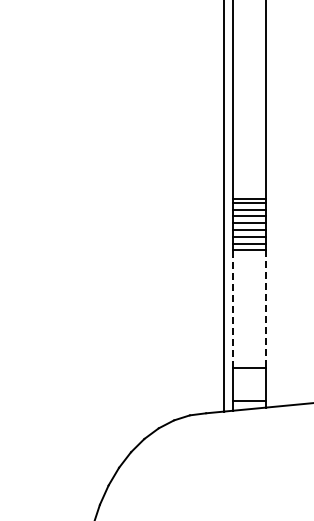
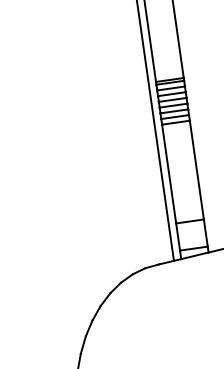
line: (233, 309) -> (169, 174), dashed -> solid
line: (266, 309) -> (197, 170), dashed -> solid

